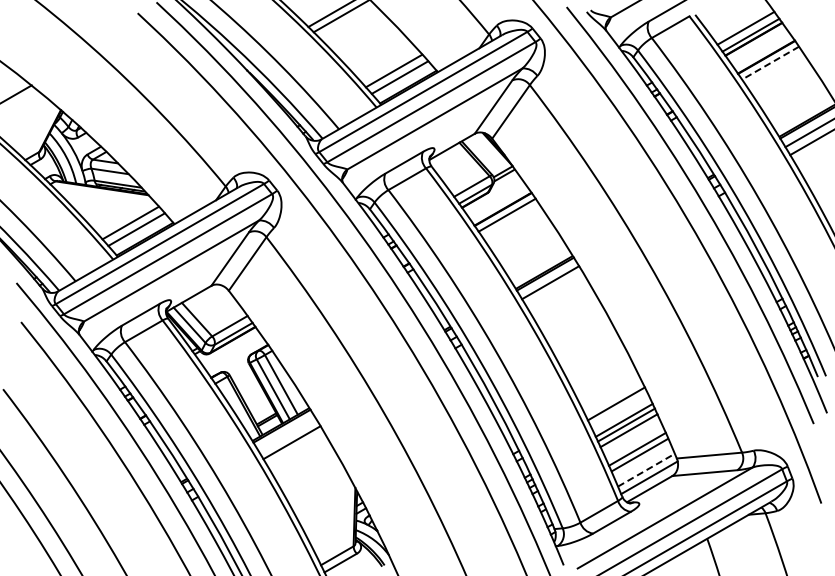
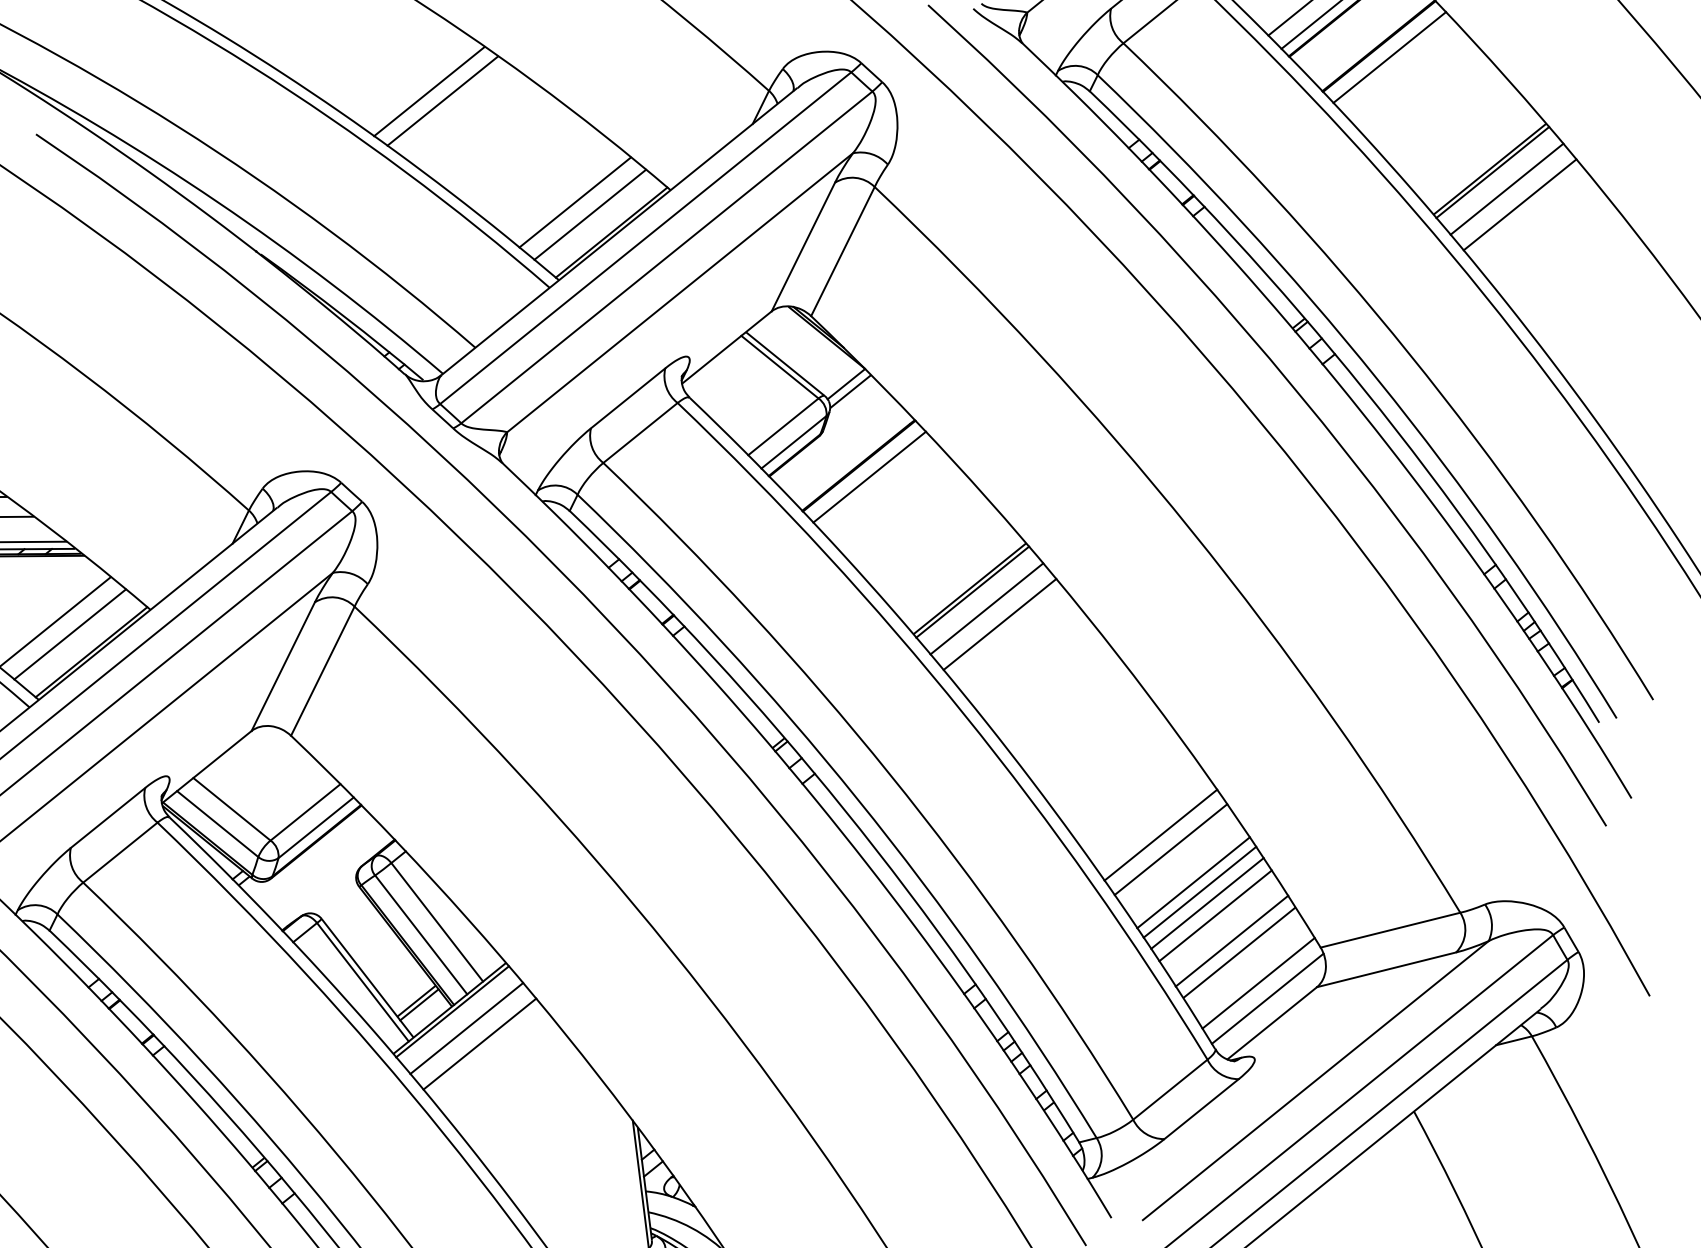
line: (770, 63) -> (1389, 58), dashed -> solid
line: (554, 290) -> (997, 624), added
line: (612, 396) -> (1159, 834), added
line: (286, 434) -> (465, 1028), added
line: (631, 436) -> (1214, 915), added
line: (646, 470) -> (1258, 983), dashed -> solid

